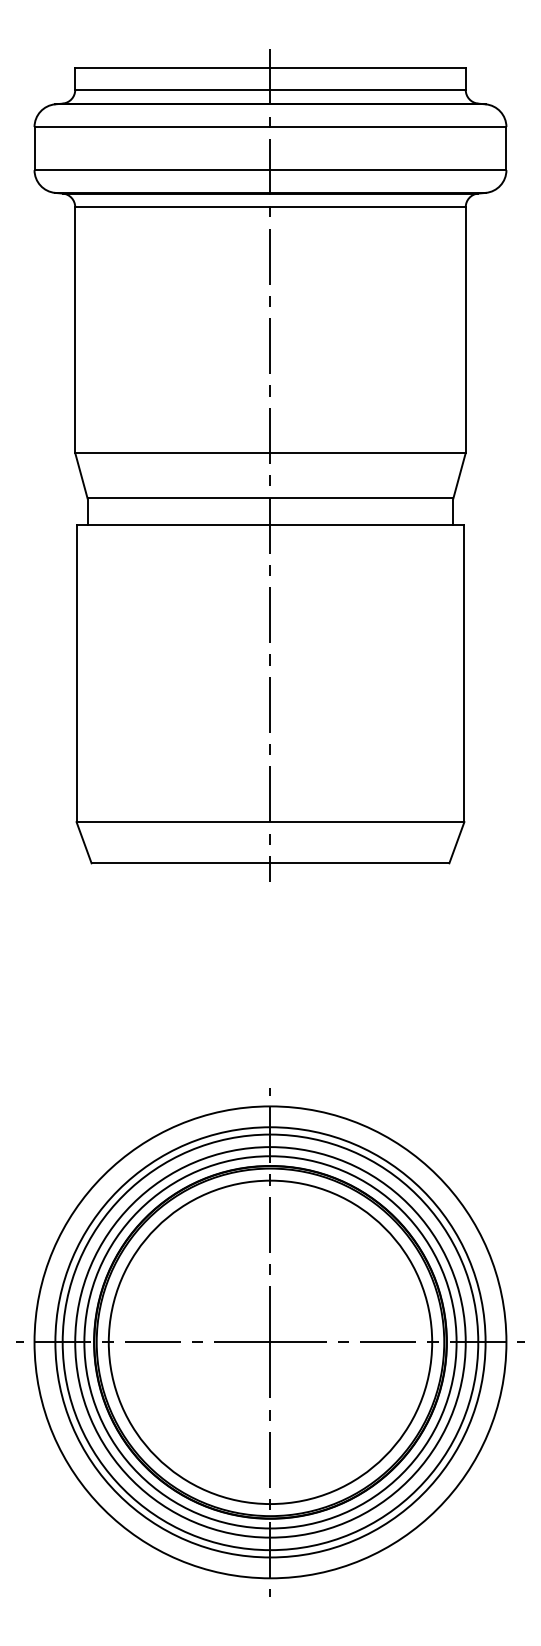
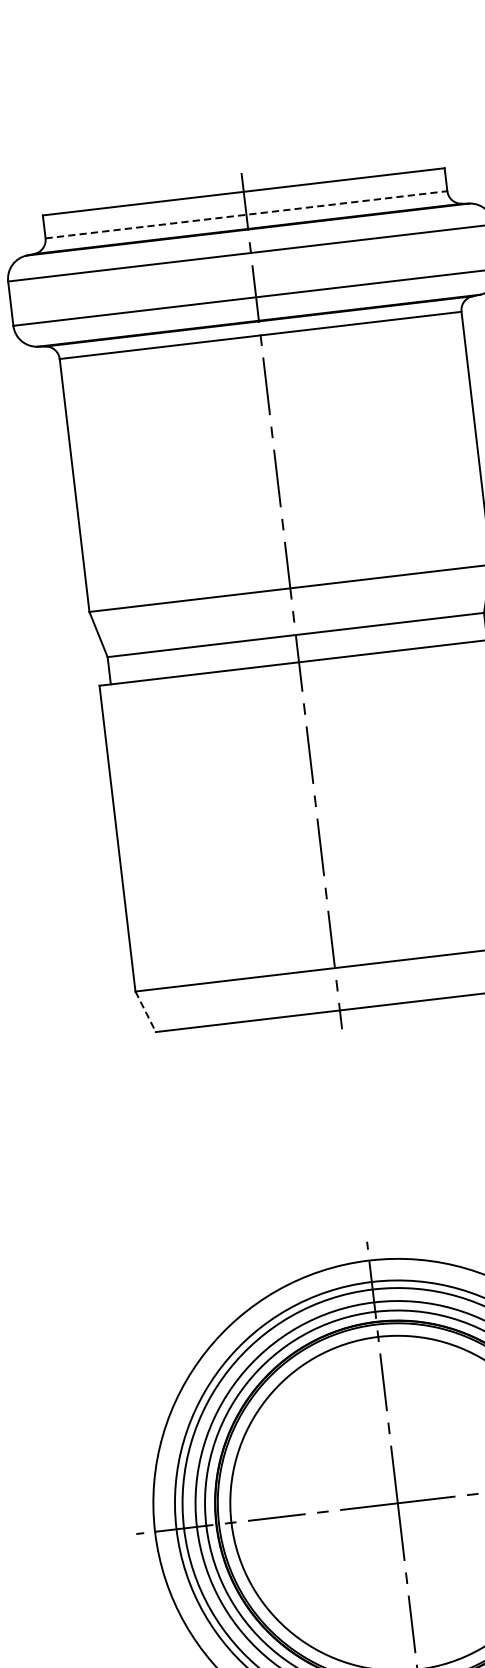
line: (270, 89) -> (246, 214), solid -> dashed
line: (84, 842) -> (146, 1011), solid -> dashed

